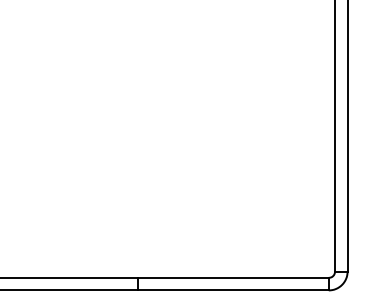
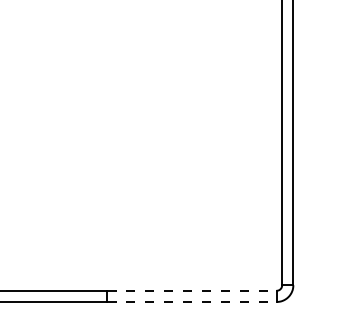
line: (233, 277) -> (191, 290), solid -> dashed
line: (233, 291) -> (191, 302), solid -> dashed

